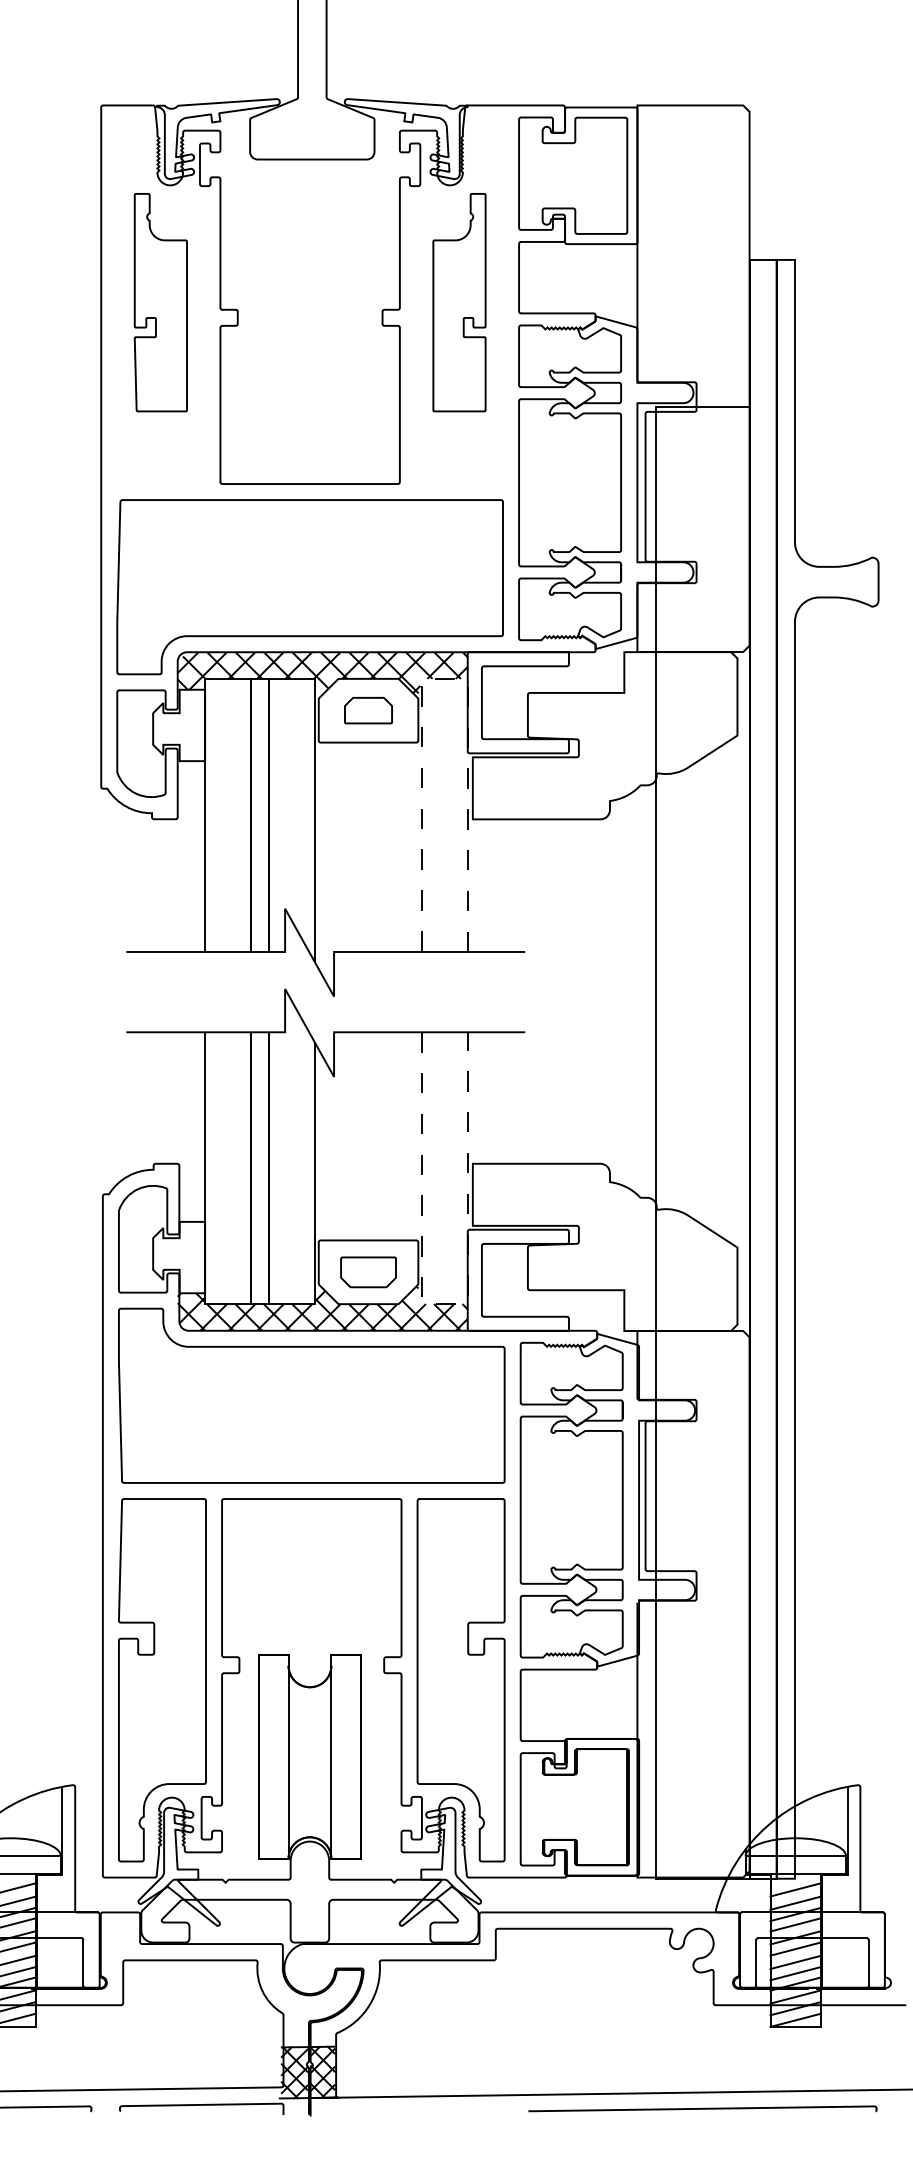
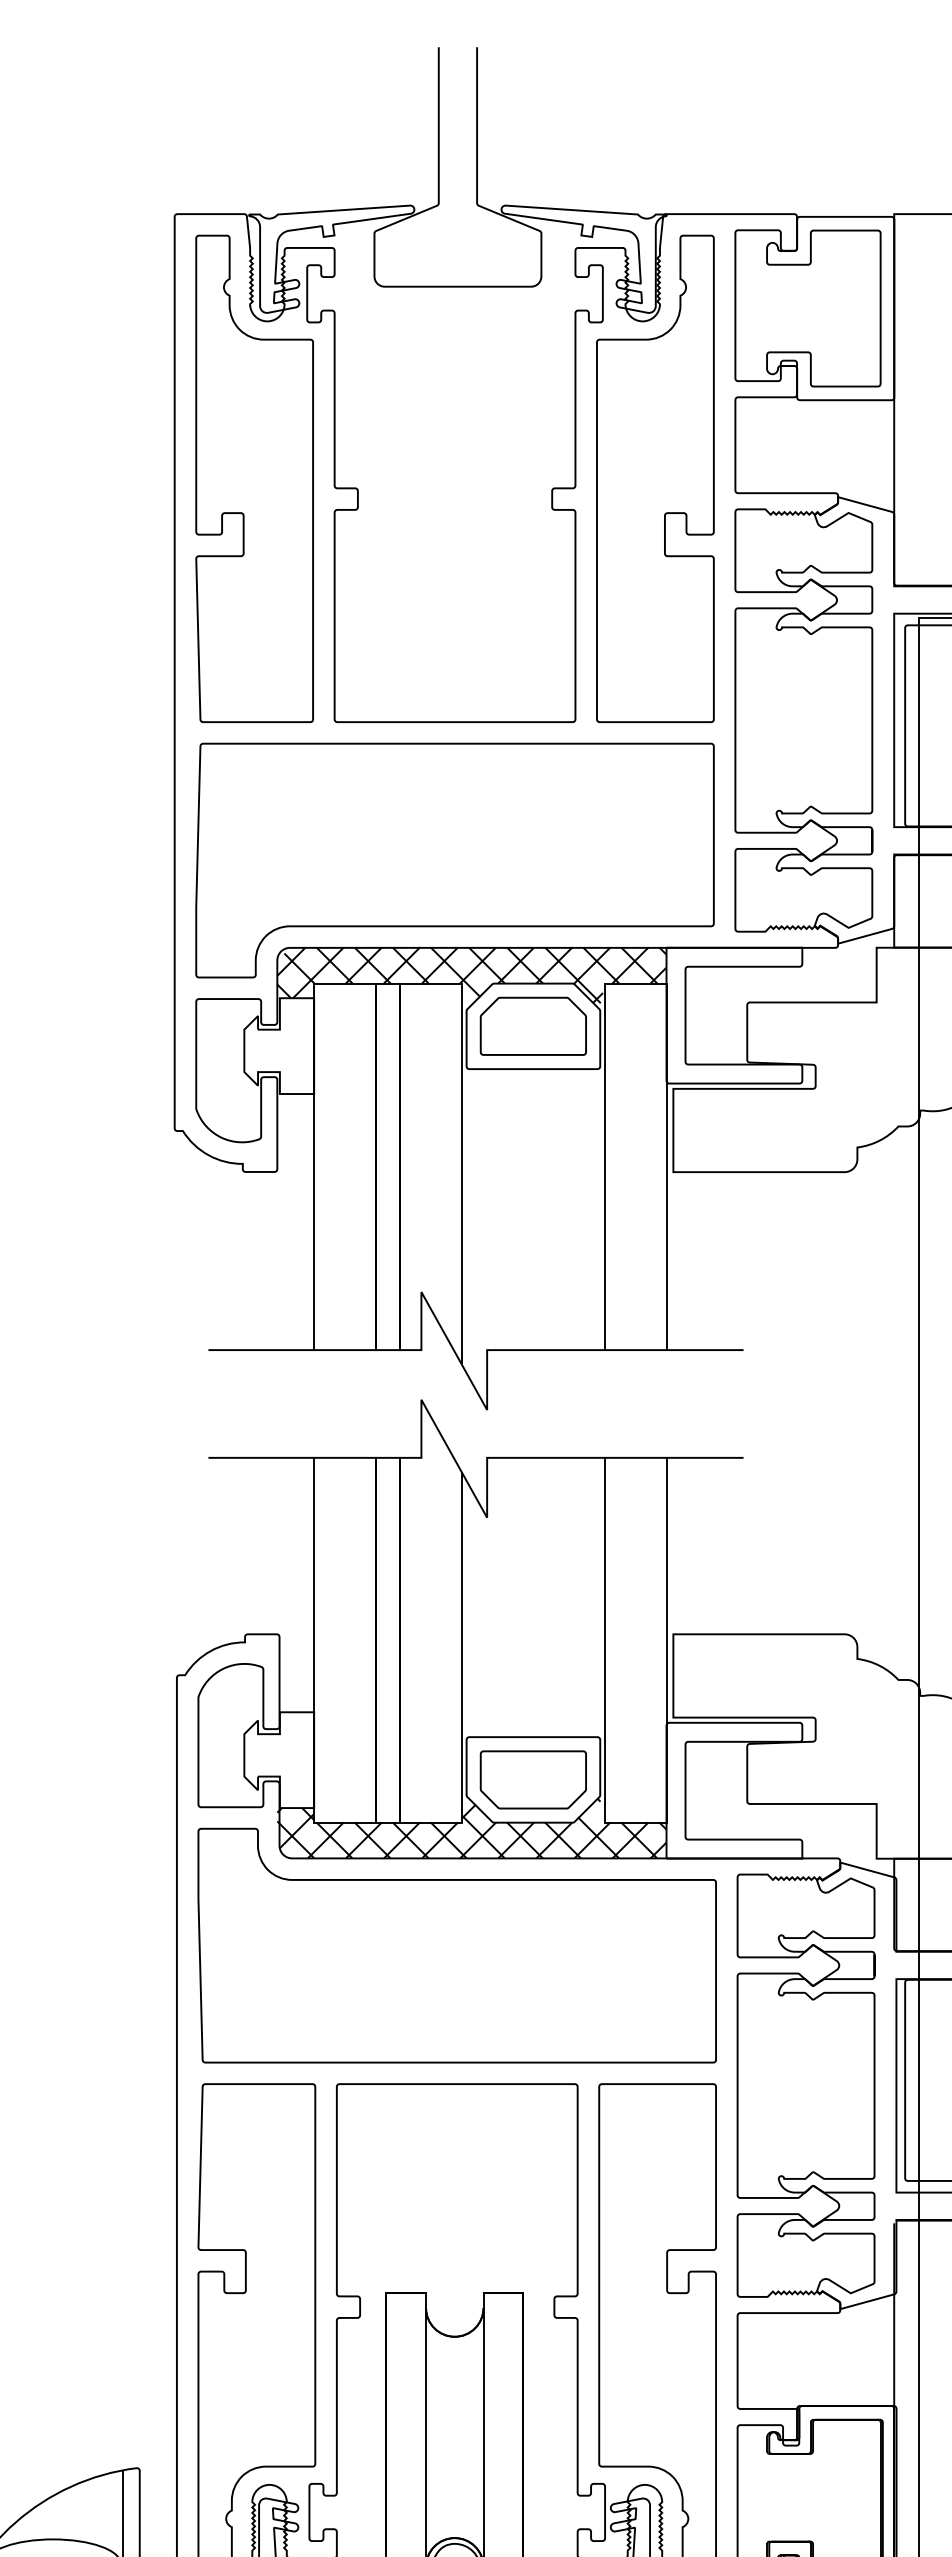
part: (160, 302) -> (254, 478), size x1.67
part: (459, 302) -> (655, 478), size x1.67
line: (444, 678) -> (635, 983), dashed -> solid
part: (368, 710) -> (533, 1026), size x1.67
part: (368, 1272) -> (533, 1780), size x1.43
line: (444, 1304) -> (635, 1823), dashed -> solid

